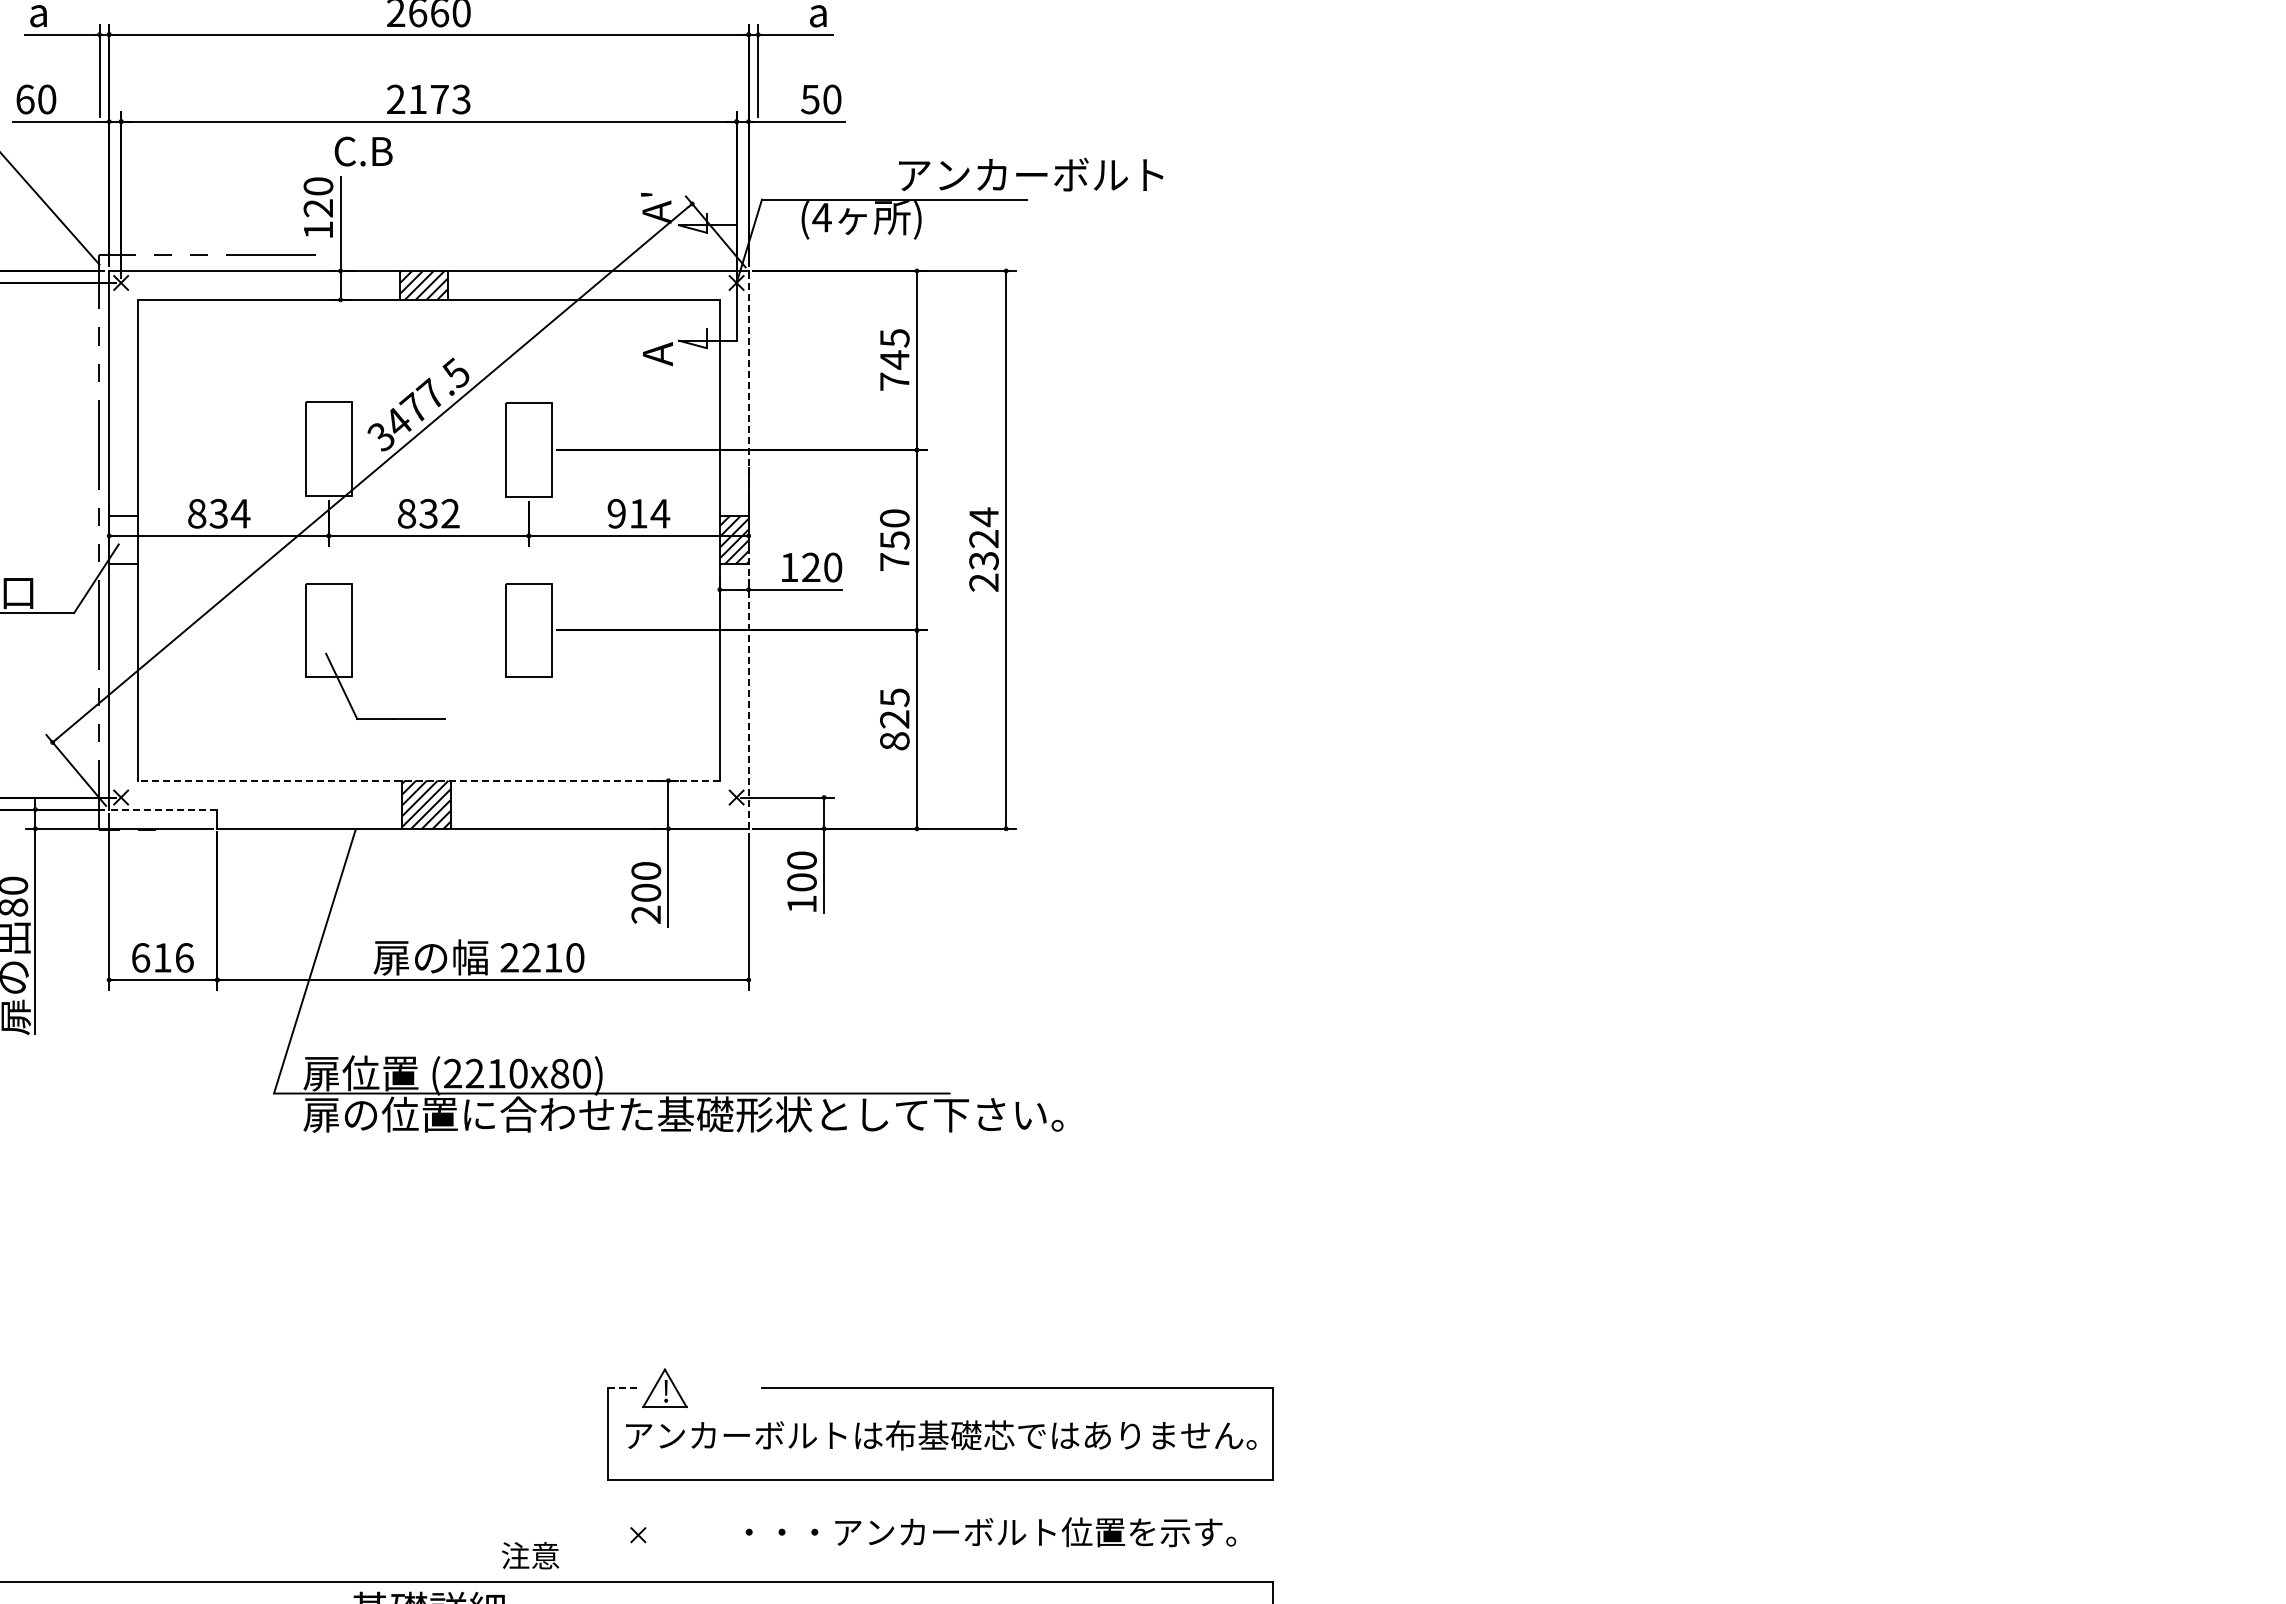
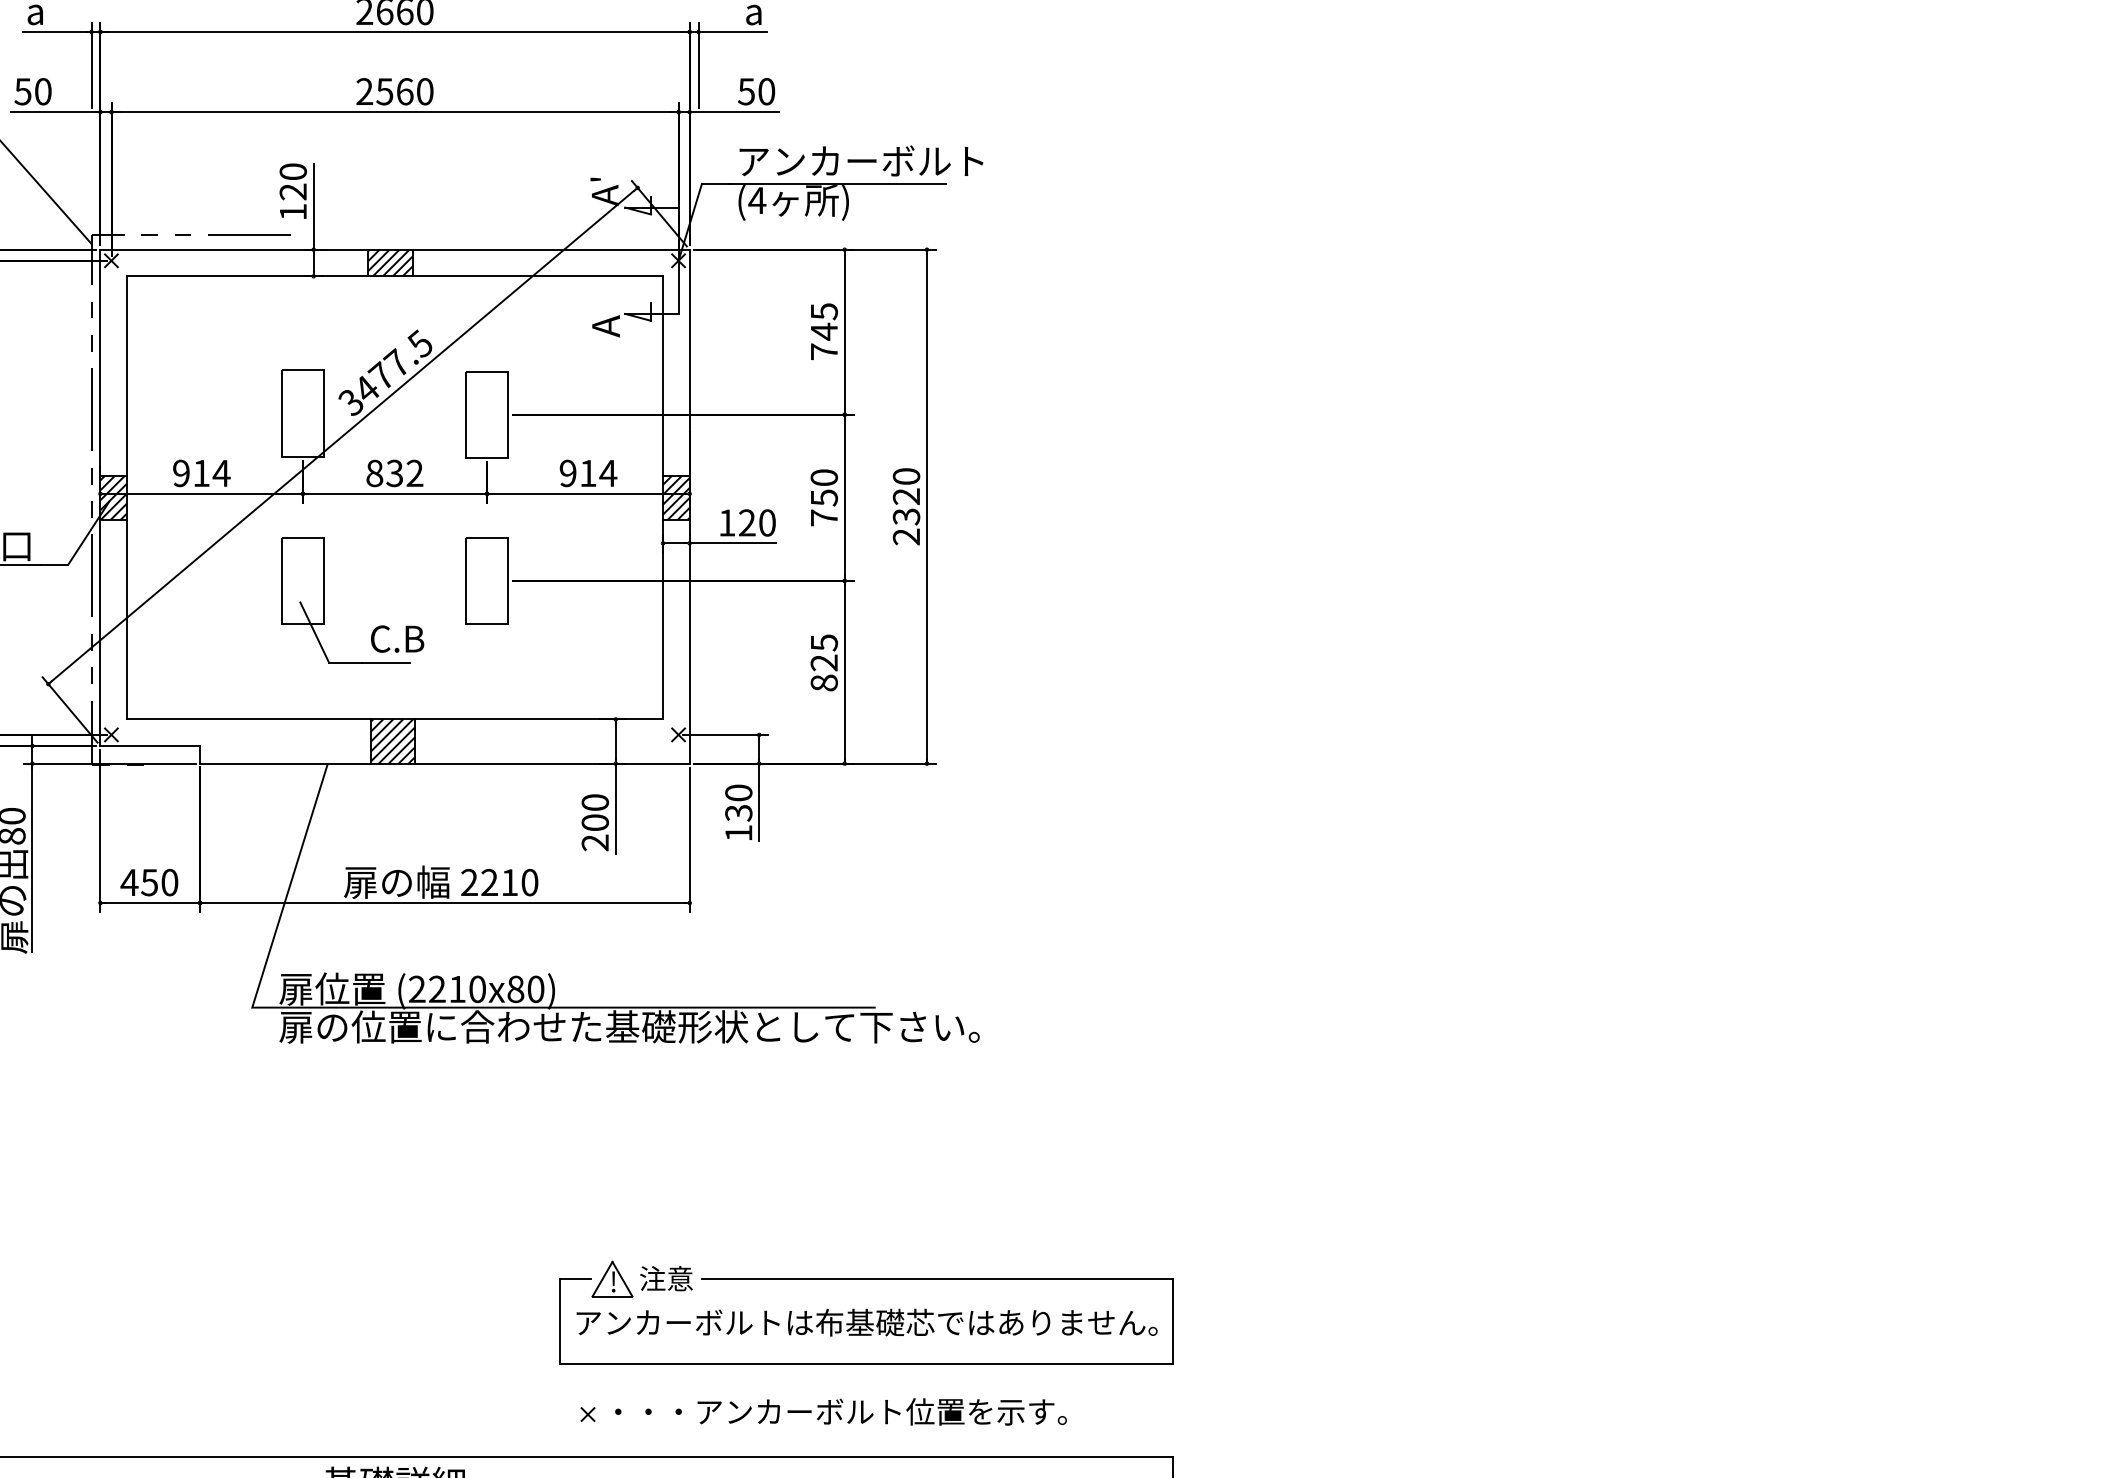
text: (24, 99) -> (22, 91), 60 -> 50
text: (439, 99) -> (404, 91), 2173 -> 2560
text: (363, 151) -> (397, 639), moved
text: (1031, 174) -> (861, 160), moved
text: (207, 513) -> (191, 473), 834 -> 914
text: (983, 517) -> (906, 476), 2324 -> 2320
hatch: (123, 540) -> (113, 498), added
line: (748, 549) -> (689, 506), dashed -> solid
line: (428, 780) -> (394, 719), dashed -> solid
line: (162, 809) -> (149, 745), dashed -> solid
text: (801, 882) -> (738, 813), 100 -> 130
text: (161, 957) -> (148, 882), 616 -> 450
line: (625, 1388) -> (576, 1279), dashed -> solid
text: (990, 1532) -> (840, 1412), moved
text: (530, 1555) -> (666, 1278), moved

